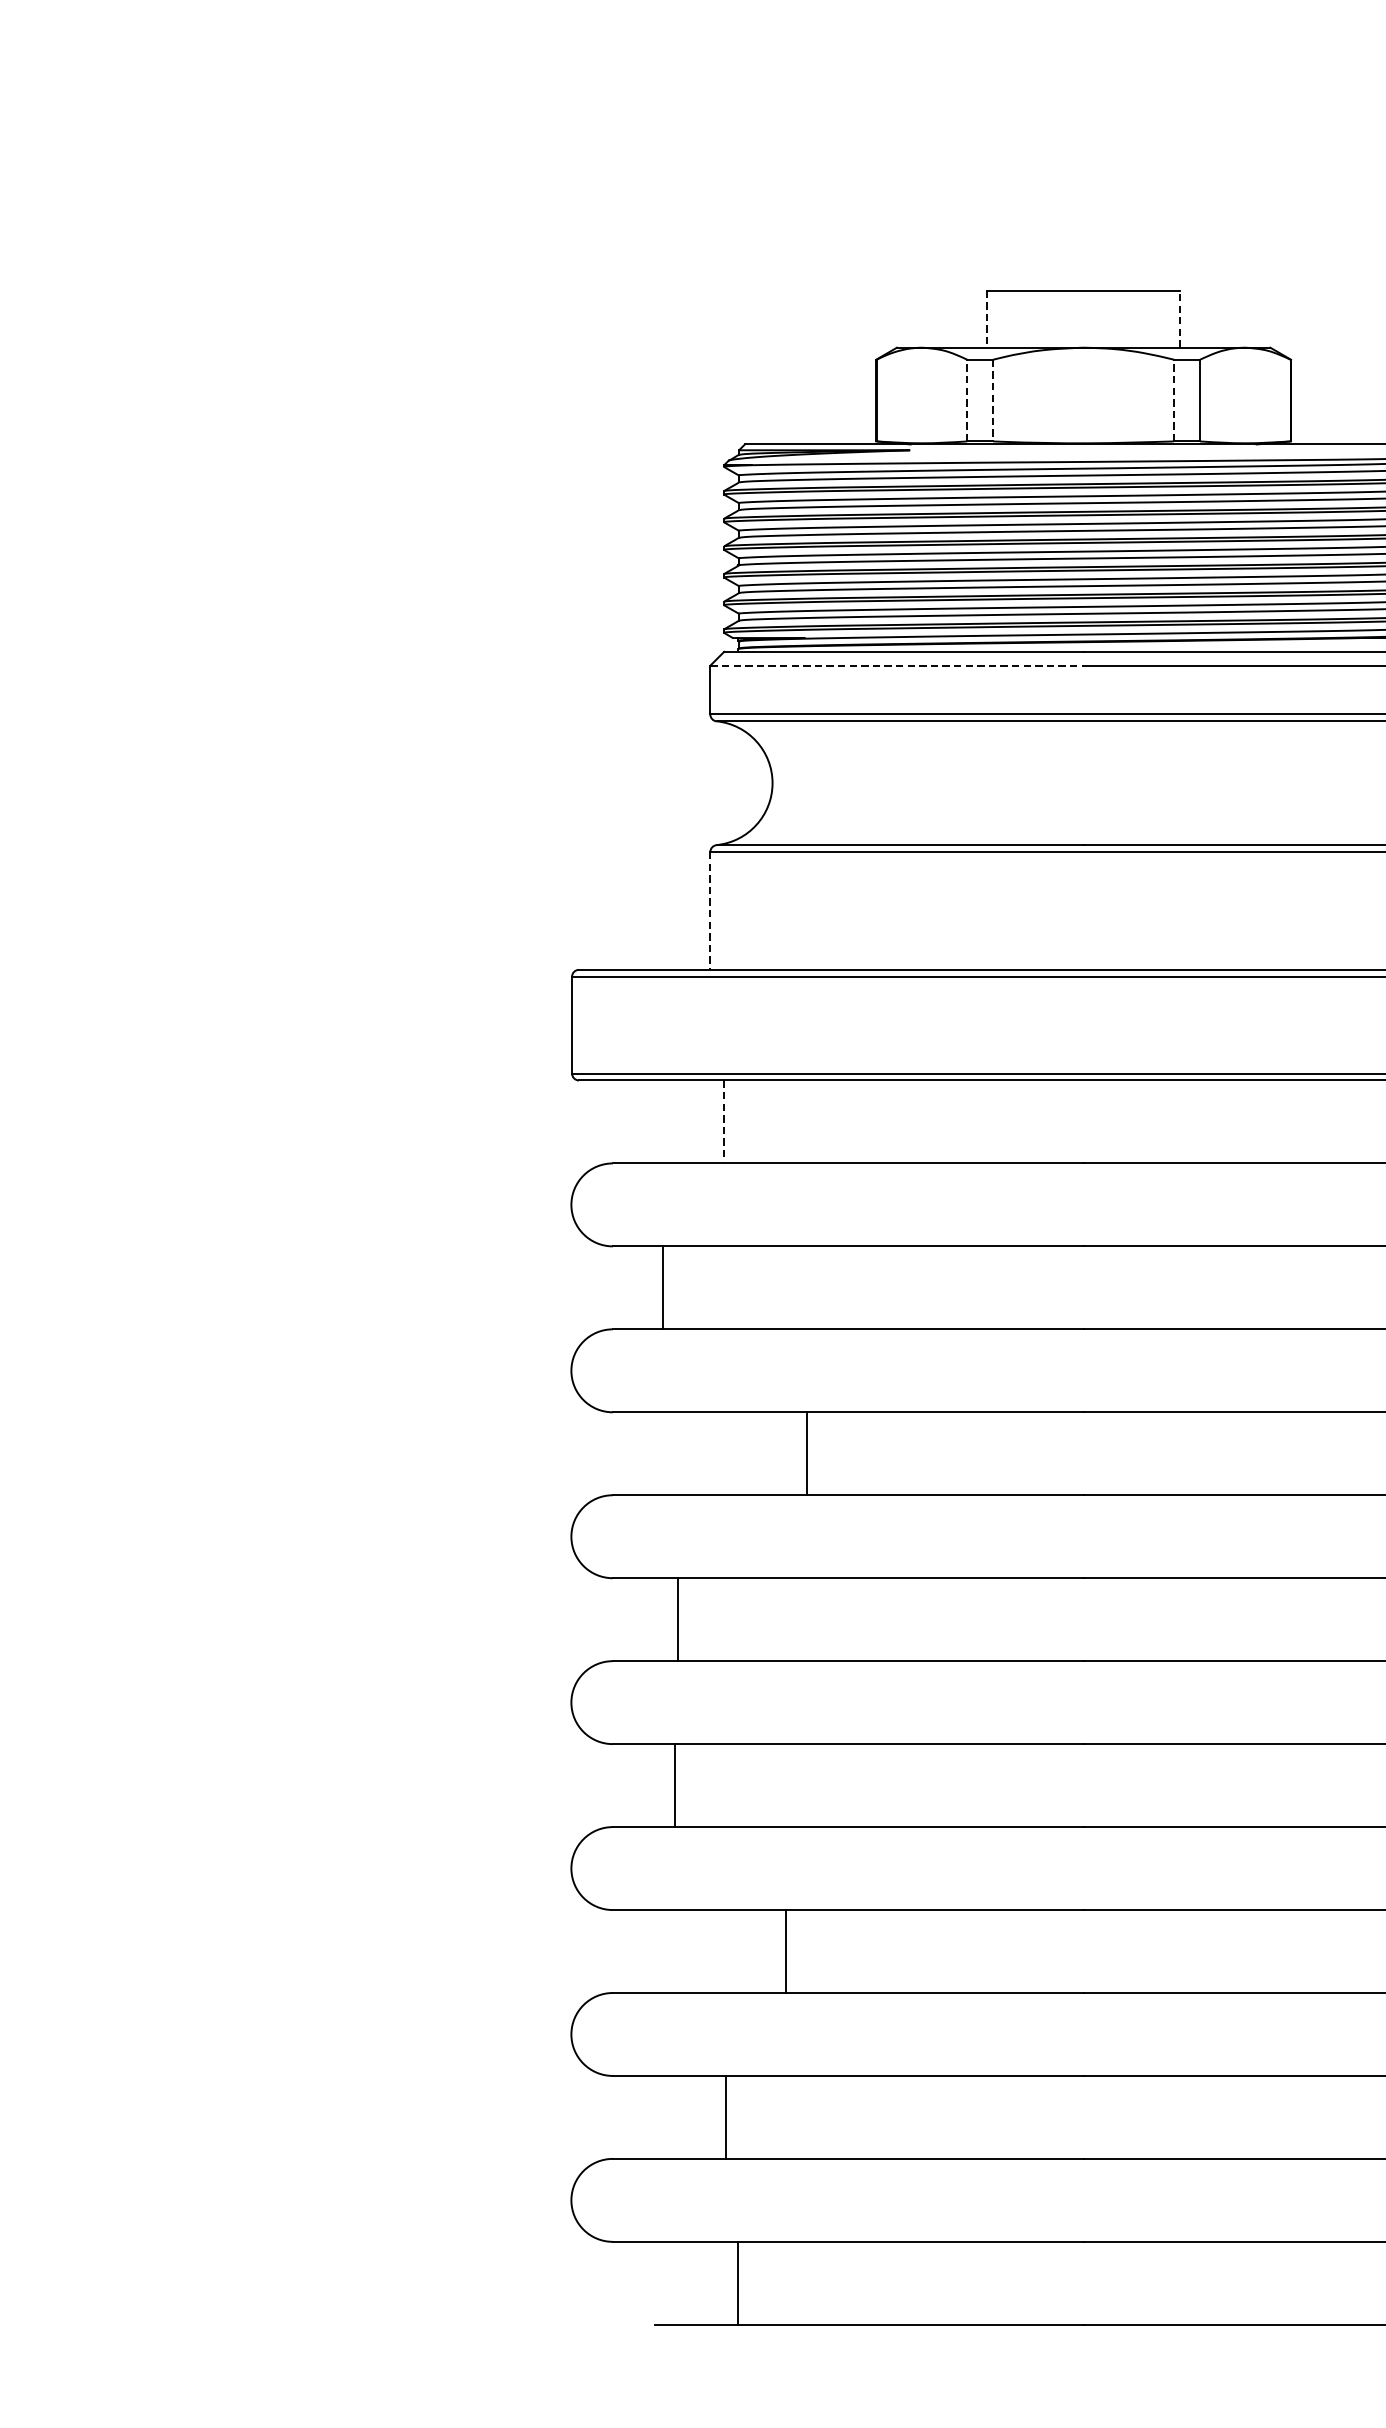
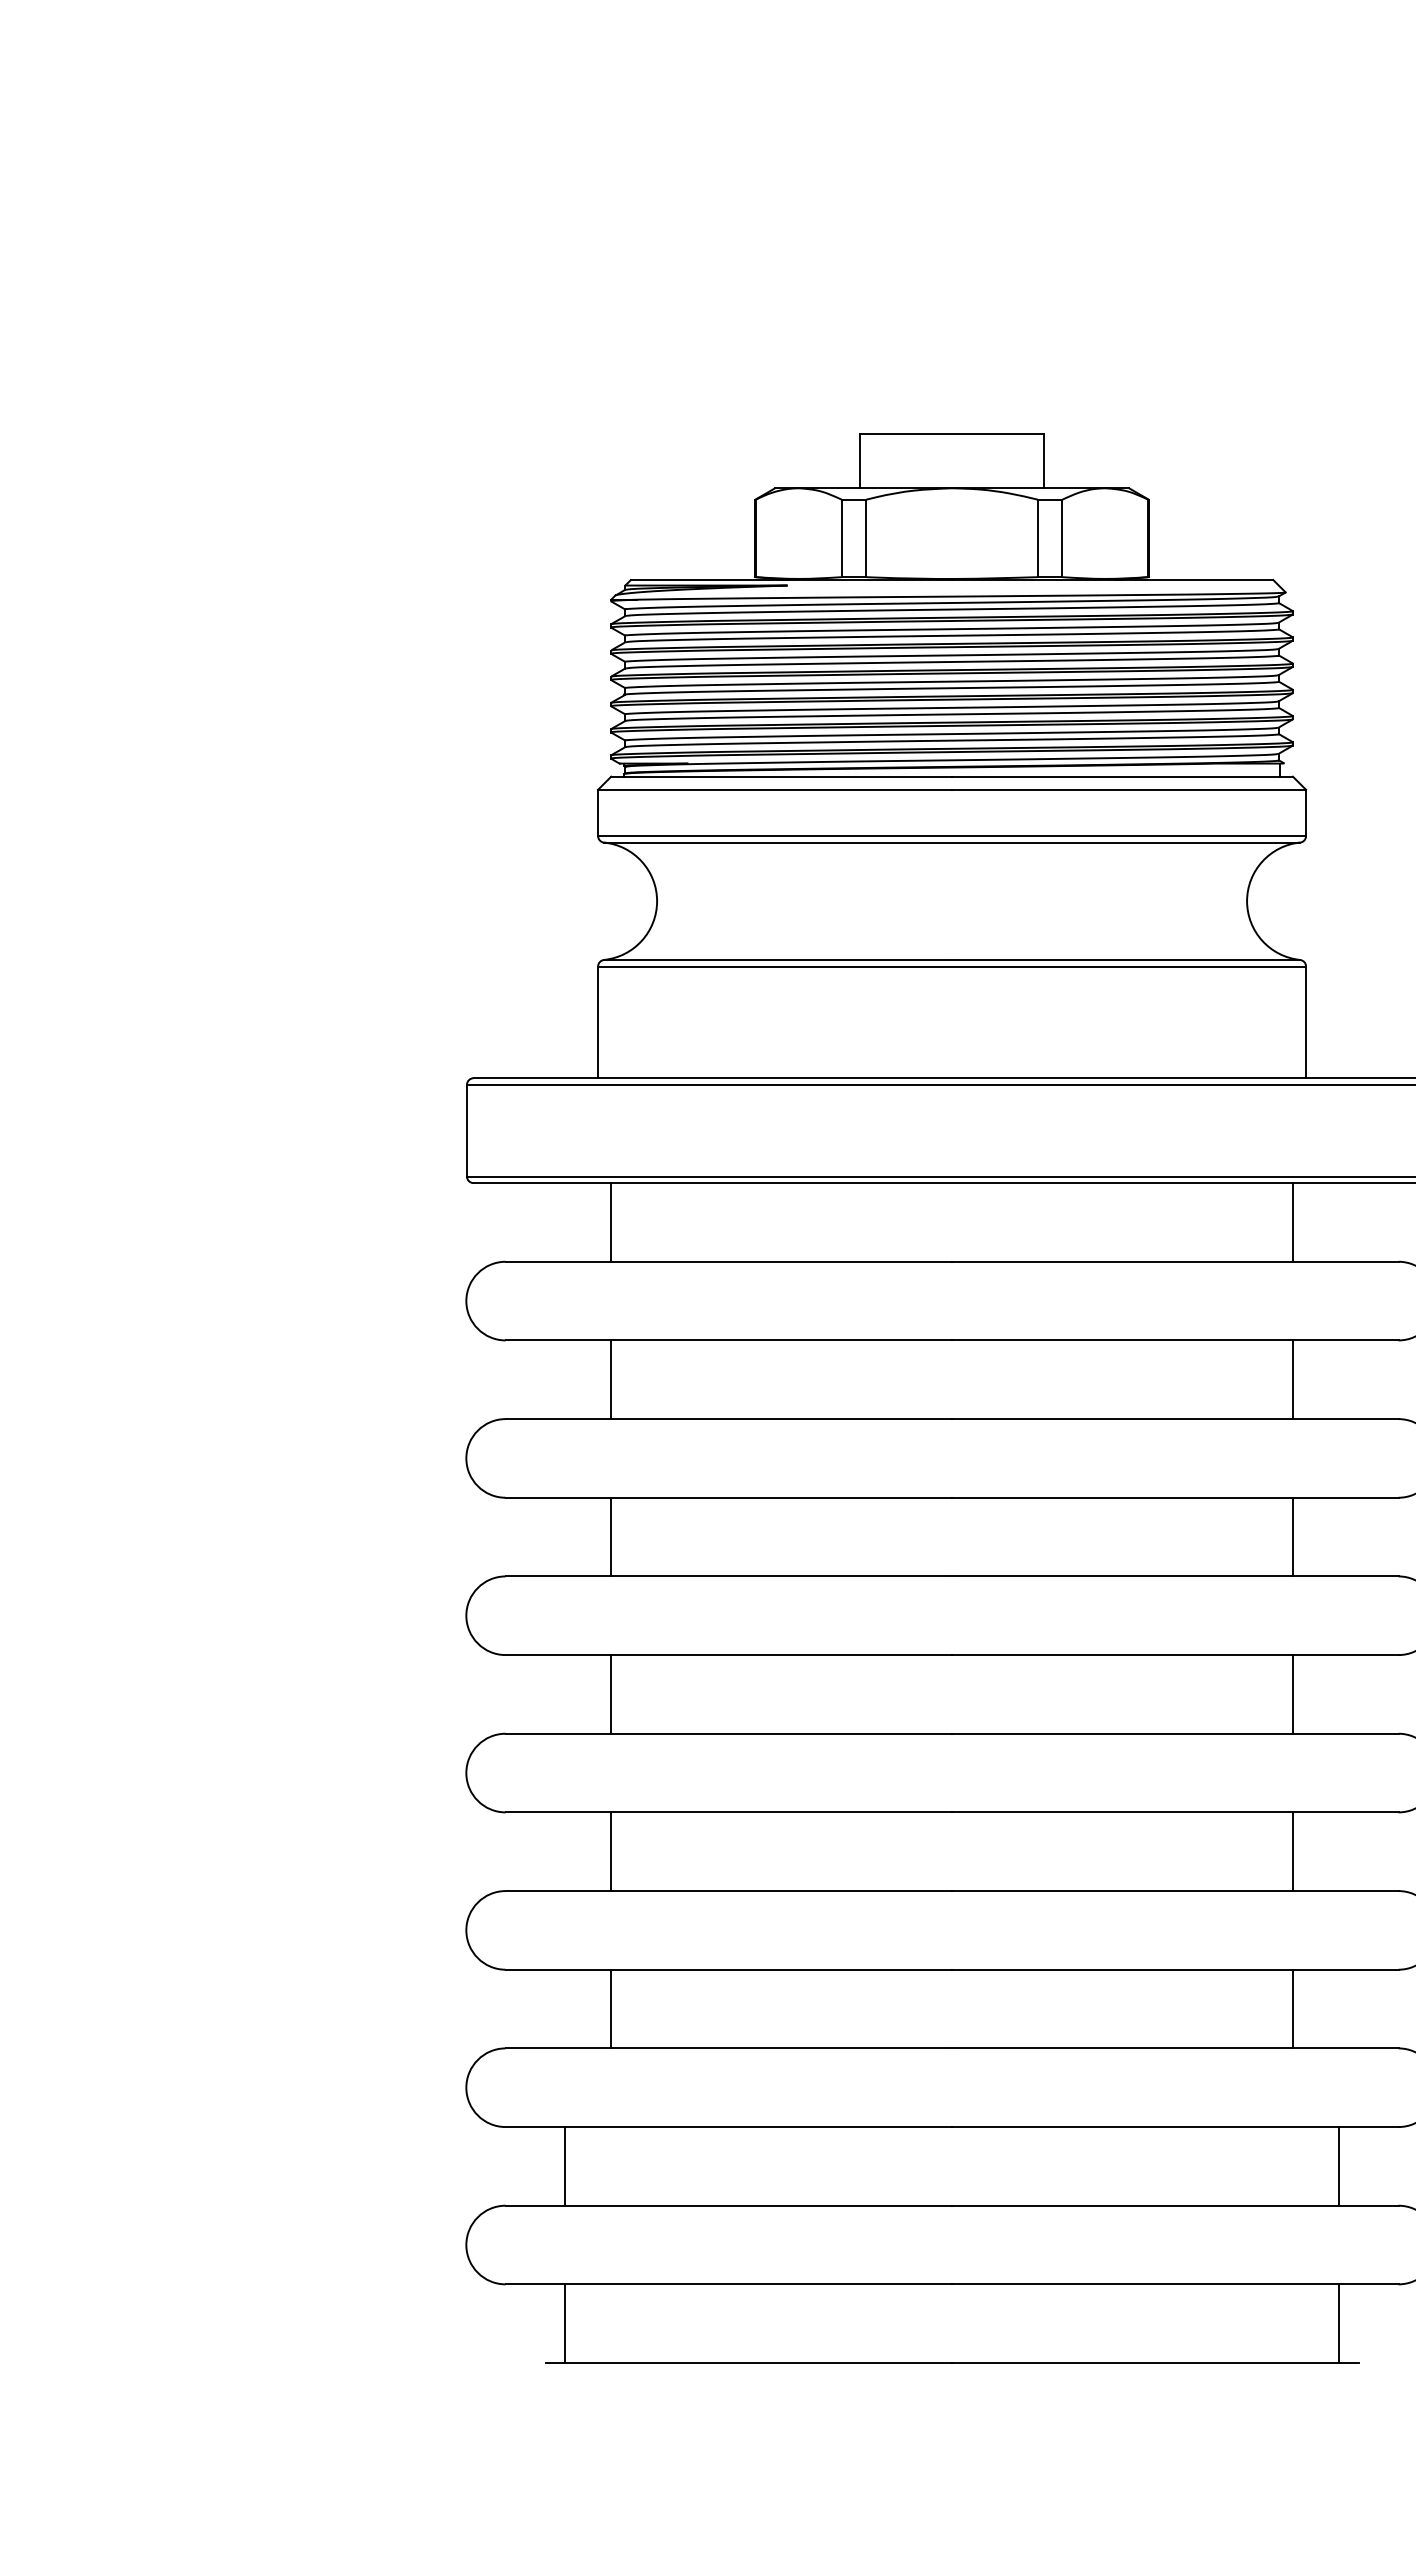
line: (1180, 318) -> (1043, 460), dashed -> solid
line: (987, 319) -> (860, 461), dashed -> solid
line: (967, 400) -> (841, 538), dashed -> solid
line: (993, 400) -> (866, 538), dashed -> solid
line: (1173, 400) -> (1037, 538), dashed -> solid
line: (897, 665) -> (775, 789), dashed -> solid
line: (710, 911) -> (598, 1022), dashed -> solid
line: (724, 1122) -> (611, 1222), dashed -> solid
line: (663, 1287) -> (611, 1379), moved
line: (807, 1453) -> (611, 1536), moved
line: (678, 1619) -> (611, 1694), moved
line: (674, 1785) -> (611, 1851), moved
line: (786, 1950) -> (611, 2008), moved
line: (726, 2117) -> (565, 2166), moved
line: (738, 2283) -> (565, 2323), moved

